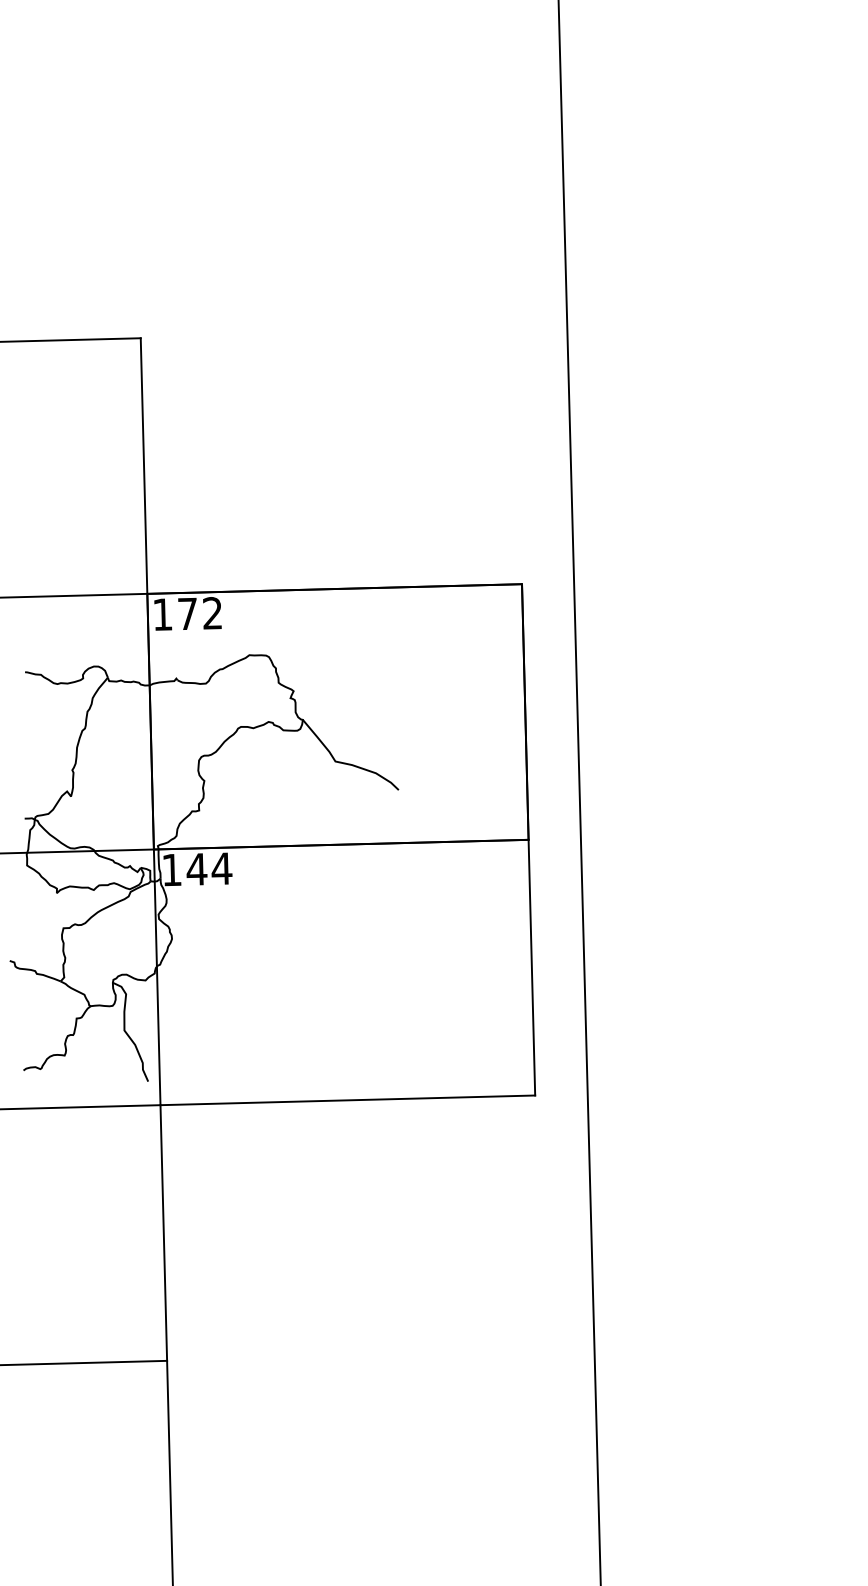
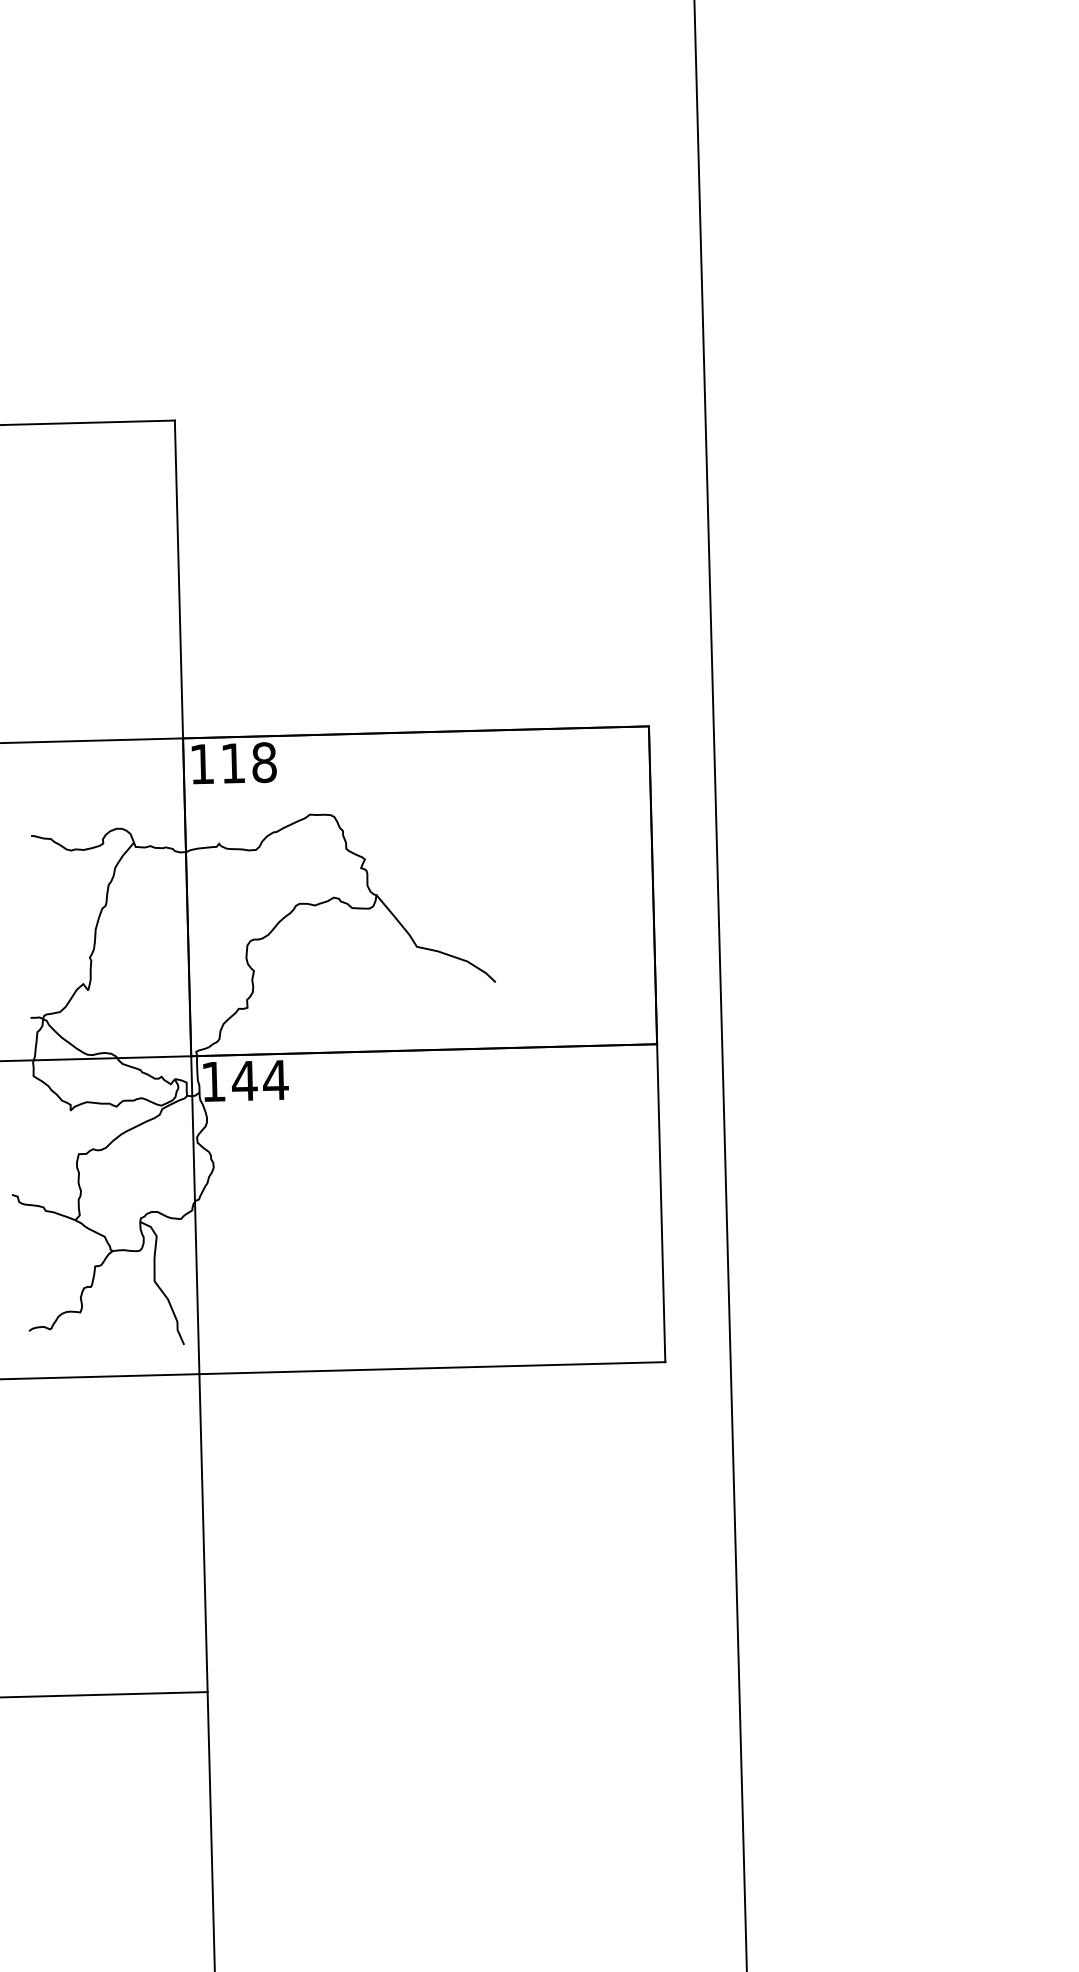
text: (200, 613) -> (249, 762), 172 -> 118

